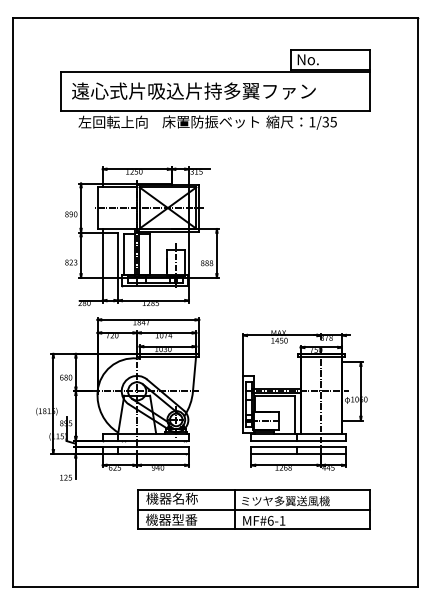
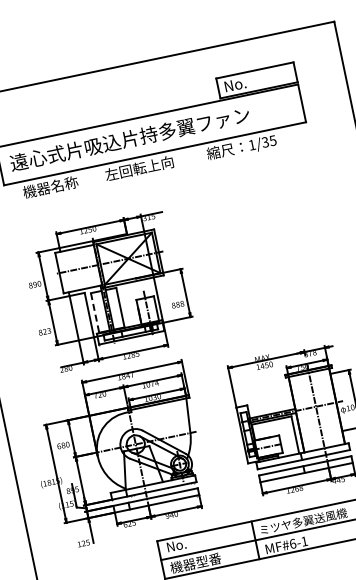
text: (112, 121) -> (56, 185), 左回転上向 -> 機器名称
text: (210, 121) -> (152, 165), 床置防振ベット -> 左回転上向
line: (124, 254) -> (95, 313), solid -> dashed
text: (171, 498) -> (191, 542), 機器名称 -> No.

